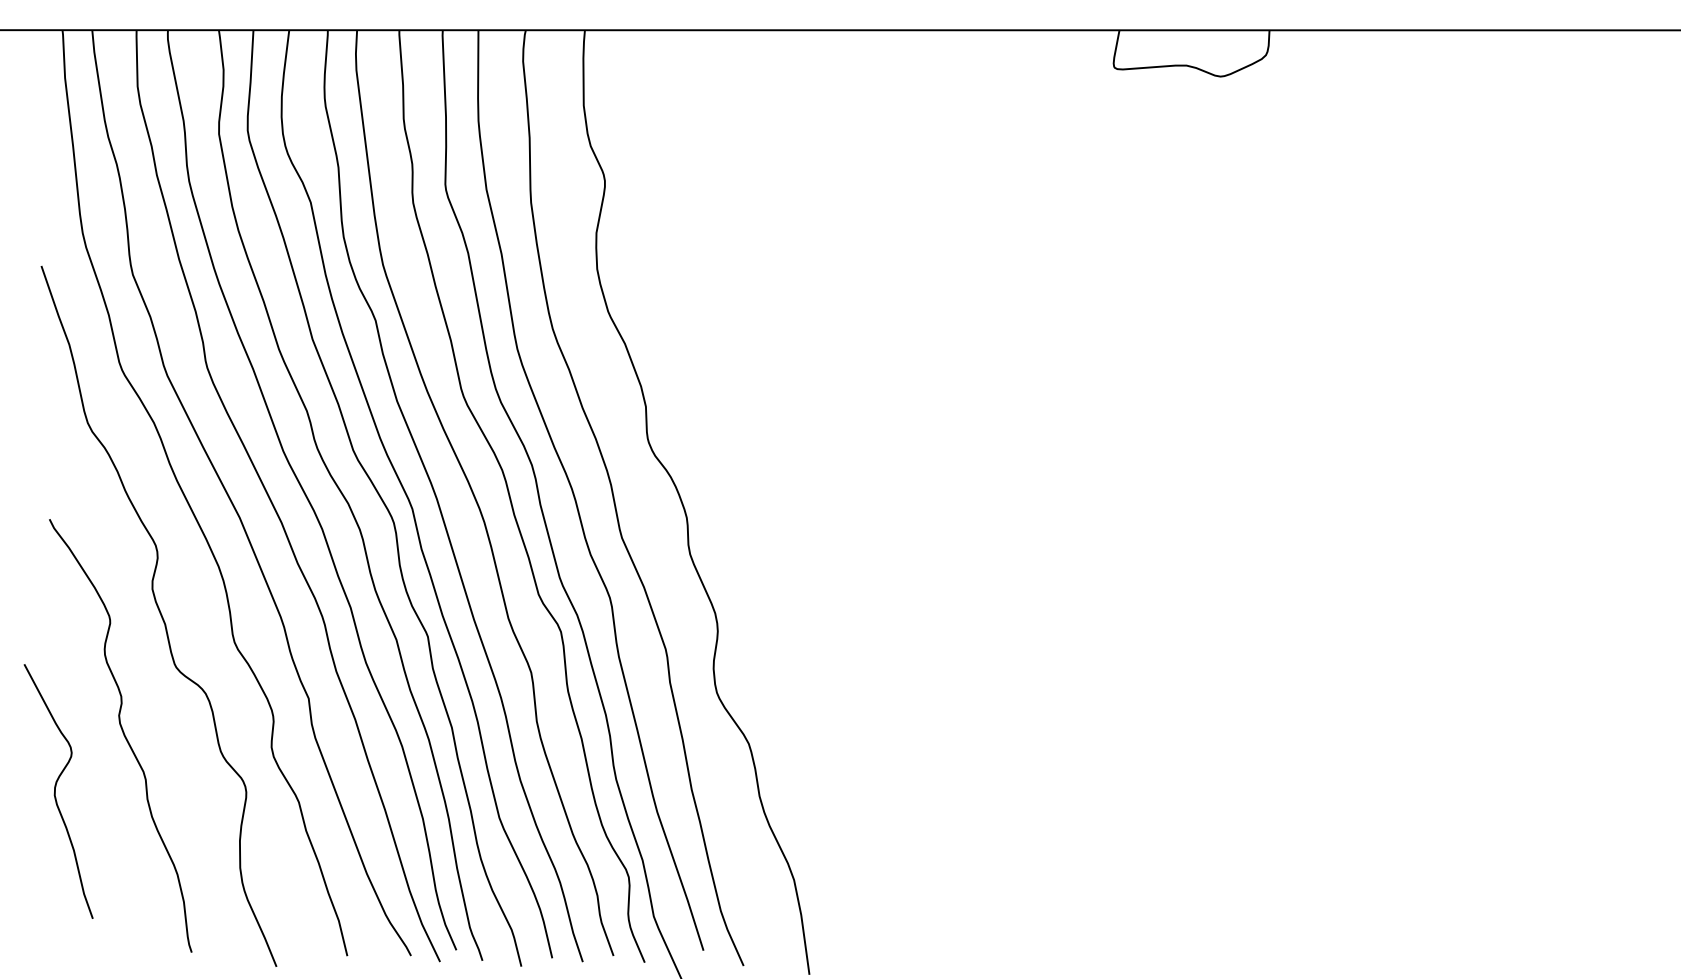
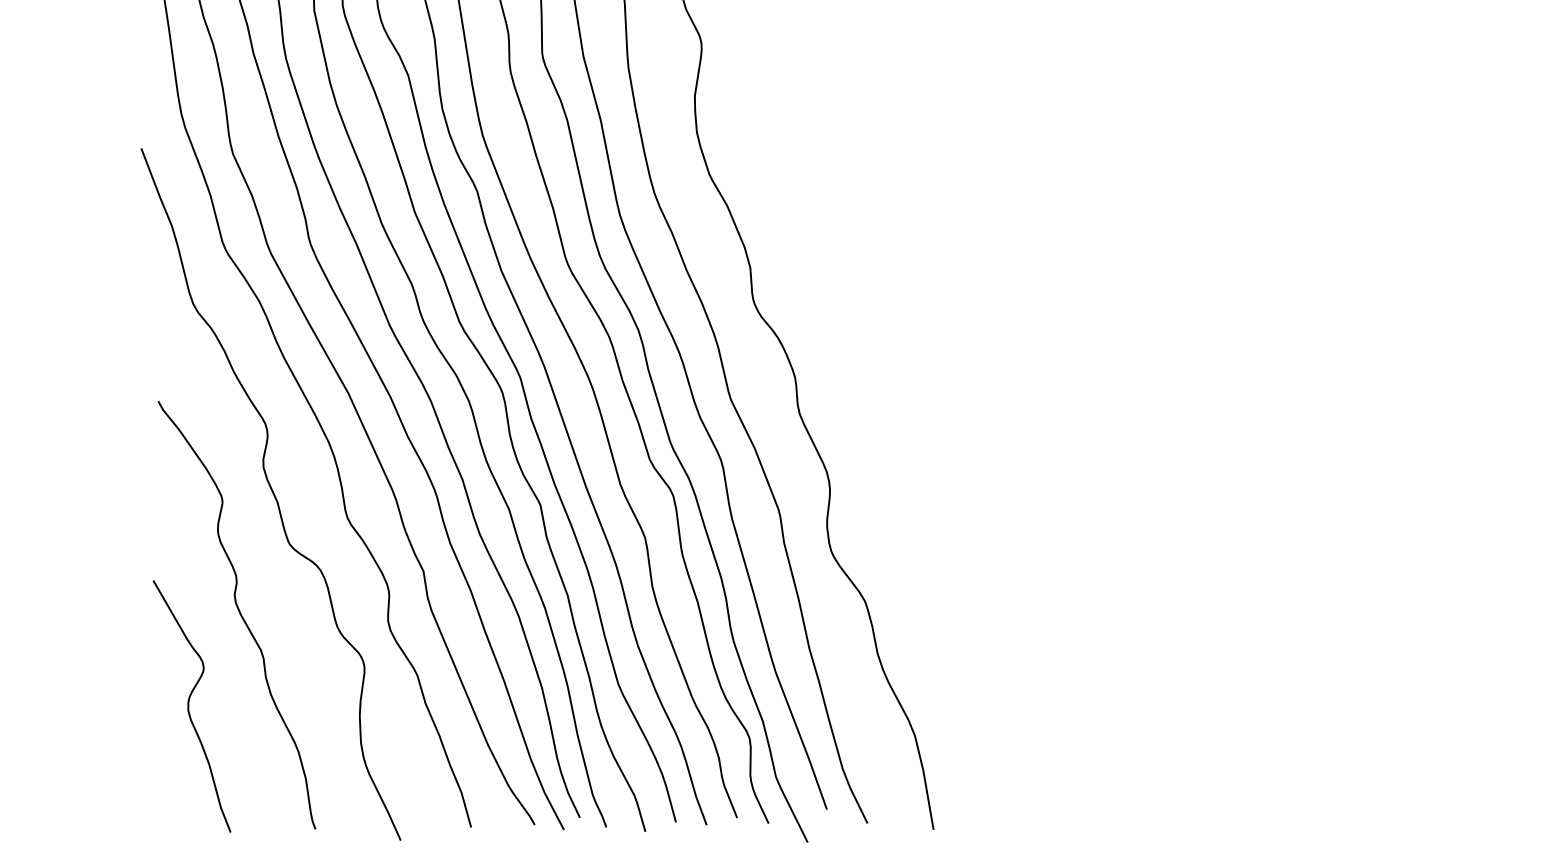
curve: (55, 791) -> (188, 706), moved

